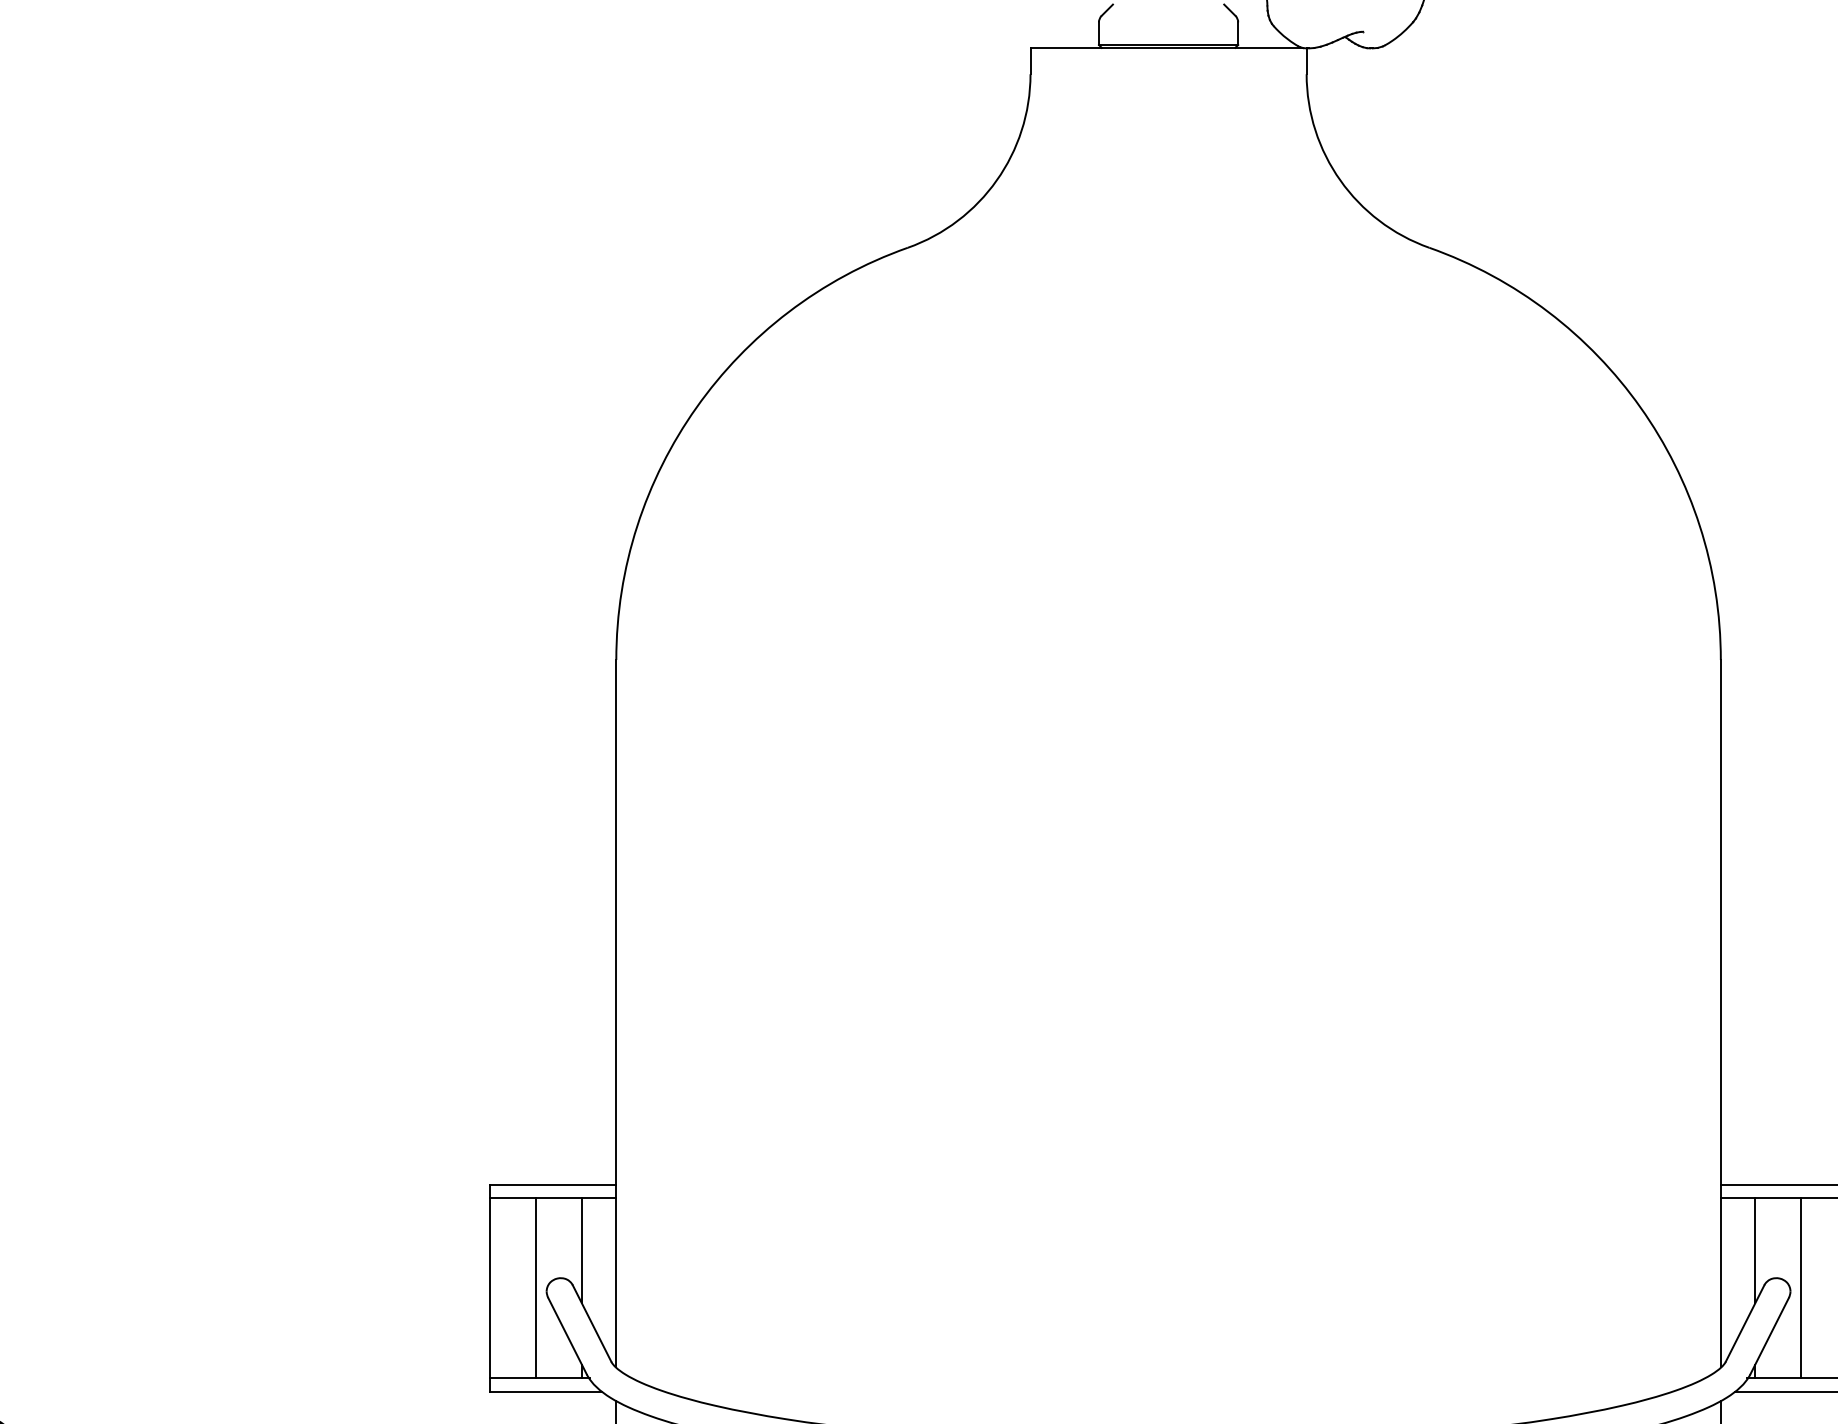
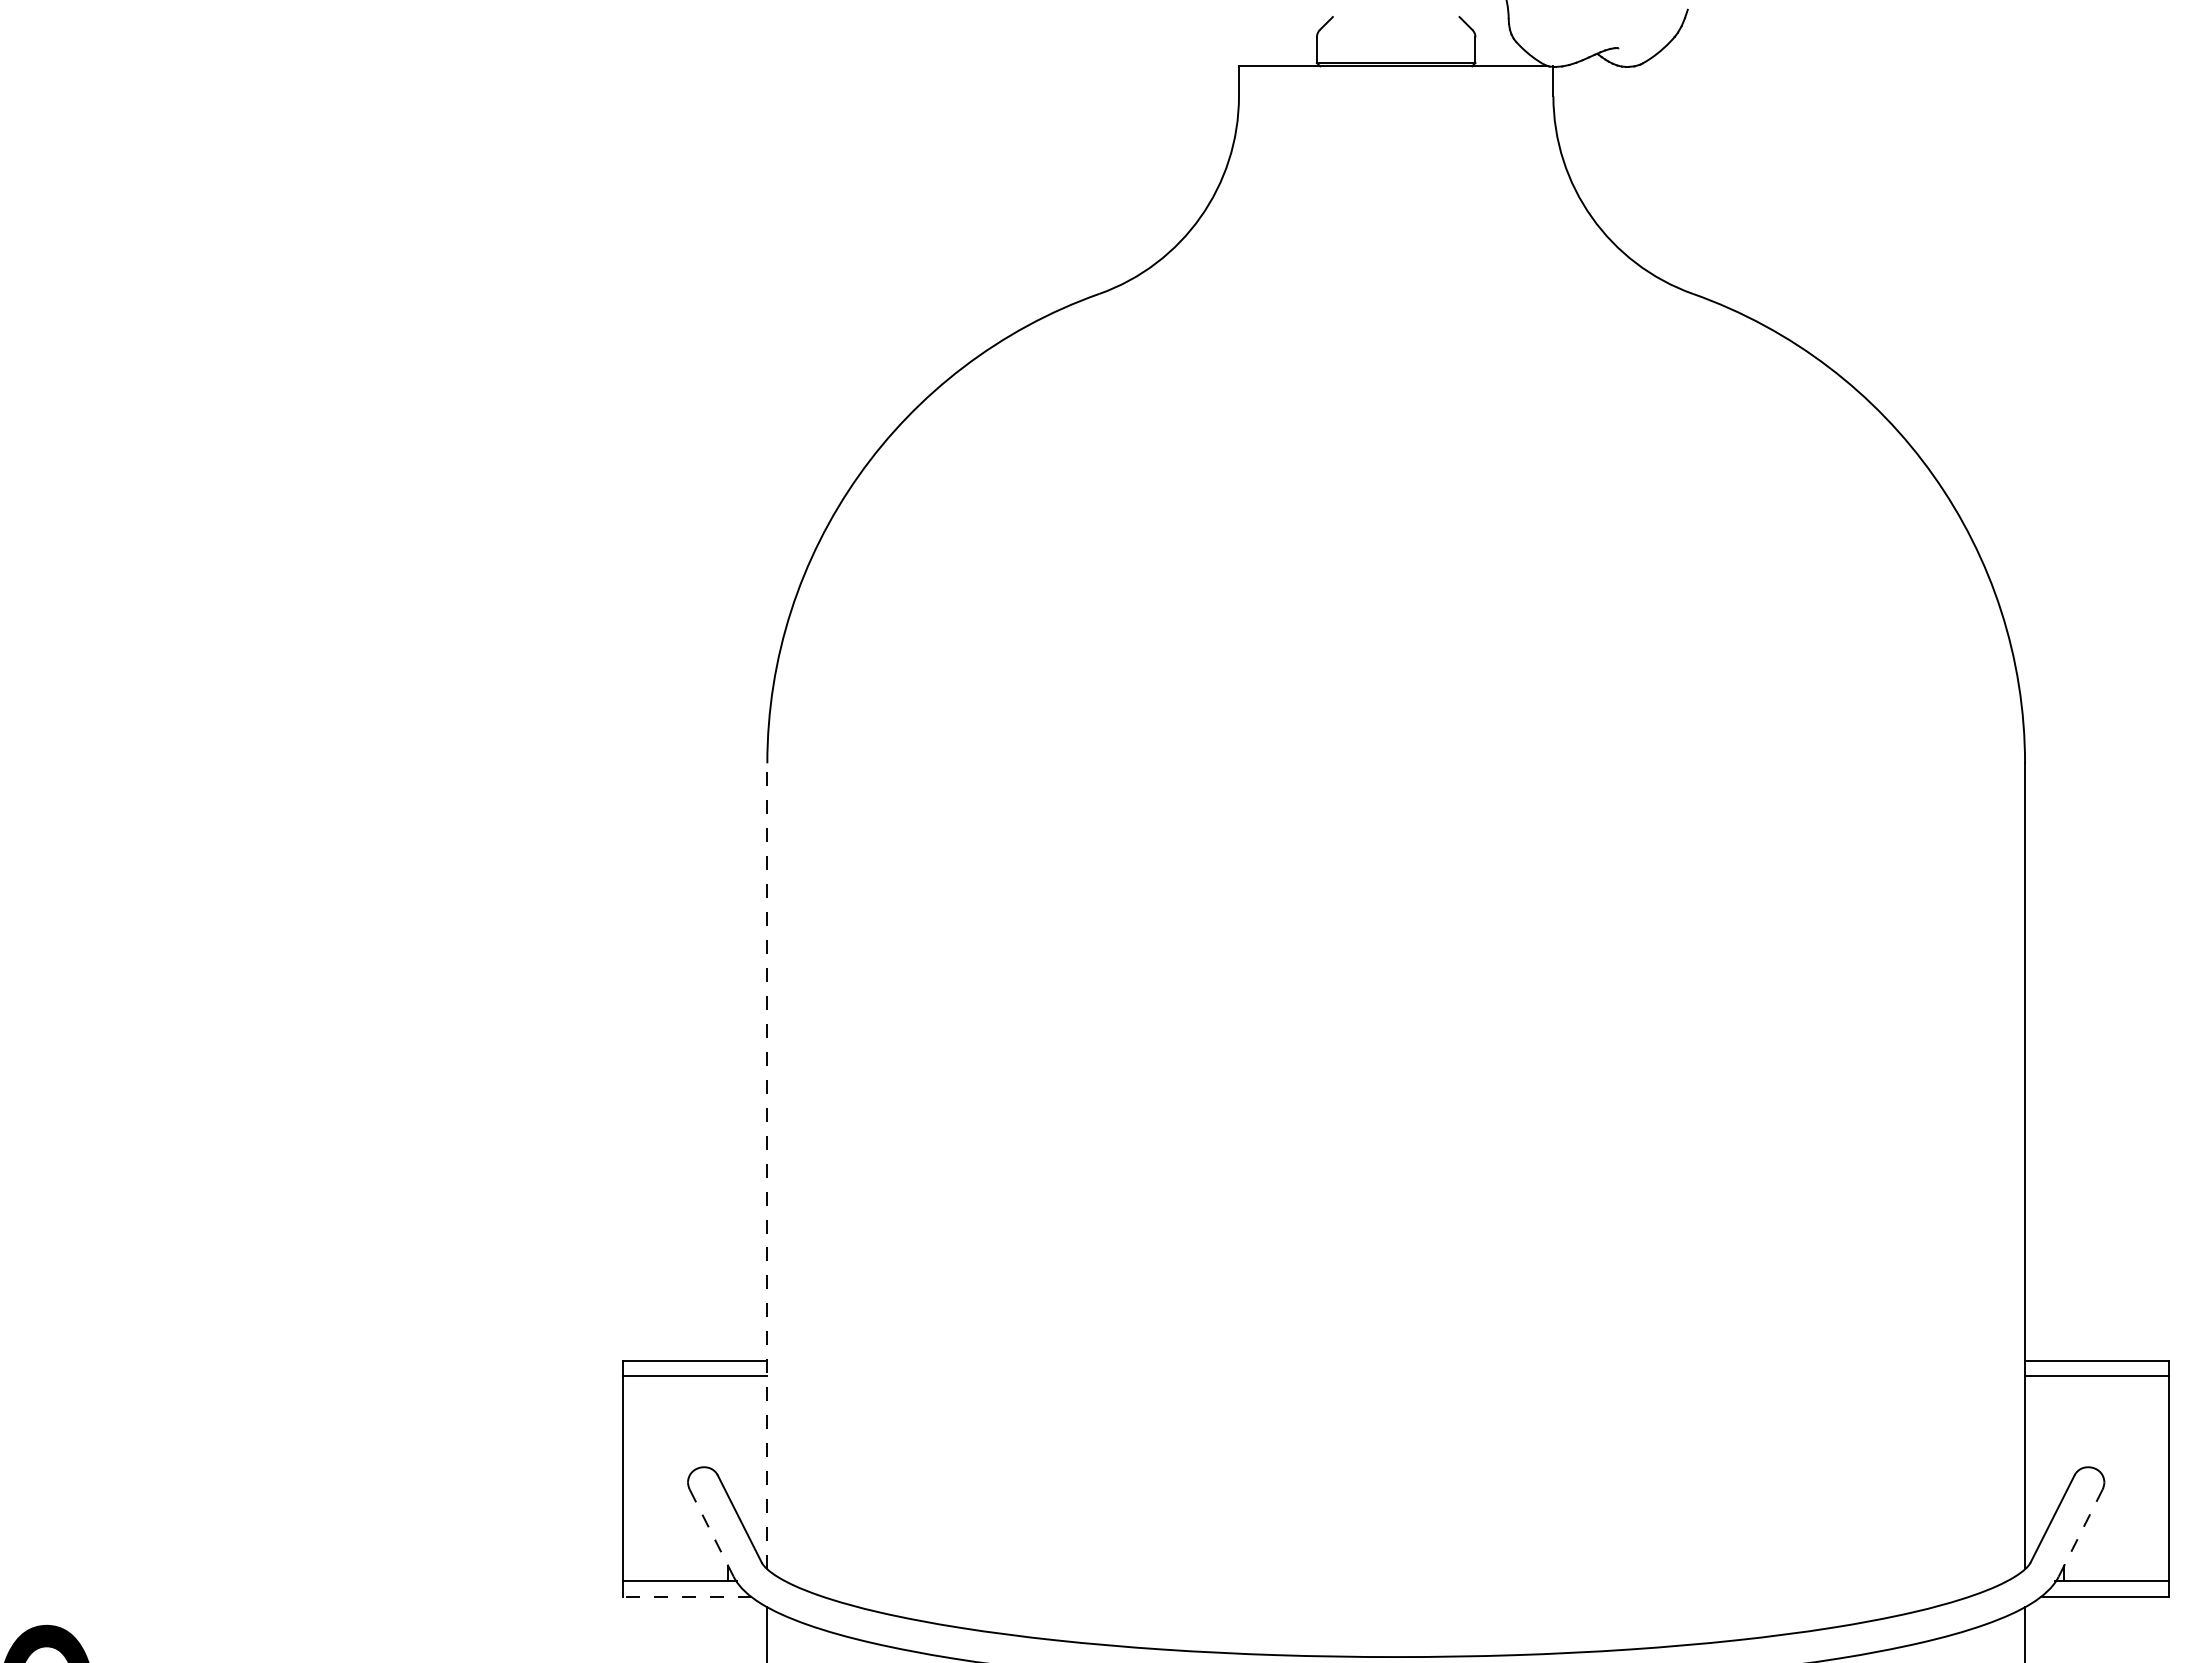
line: (616, 1014) -> (767, 1166), solid -> dashed
line: (582, 1250) -> (728, 1435), removed
line: (1755, 1250) -> (2064, 1435), removed
line: (535, 1288) -> (675, 1478), removed
line: (1801, 1288) -> (2116, 1478), removed
line: (567, 1336) -> (711, 1533), solid -> dashed
line: (1769, 1336) -> (2080, 1533), solid -> dashed
line: (545, 1391) -> (686, 1596), solid -> dashed

